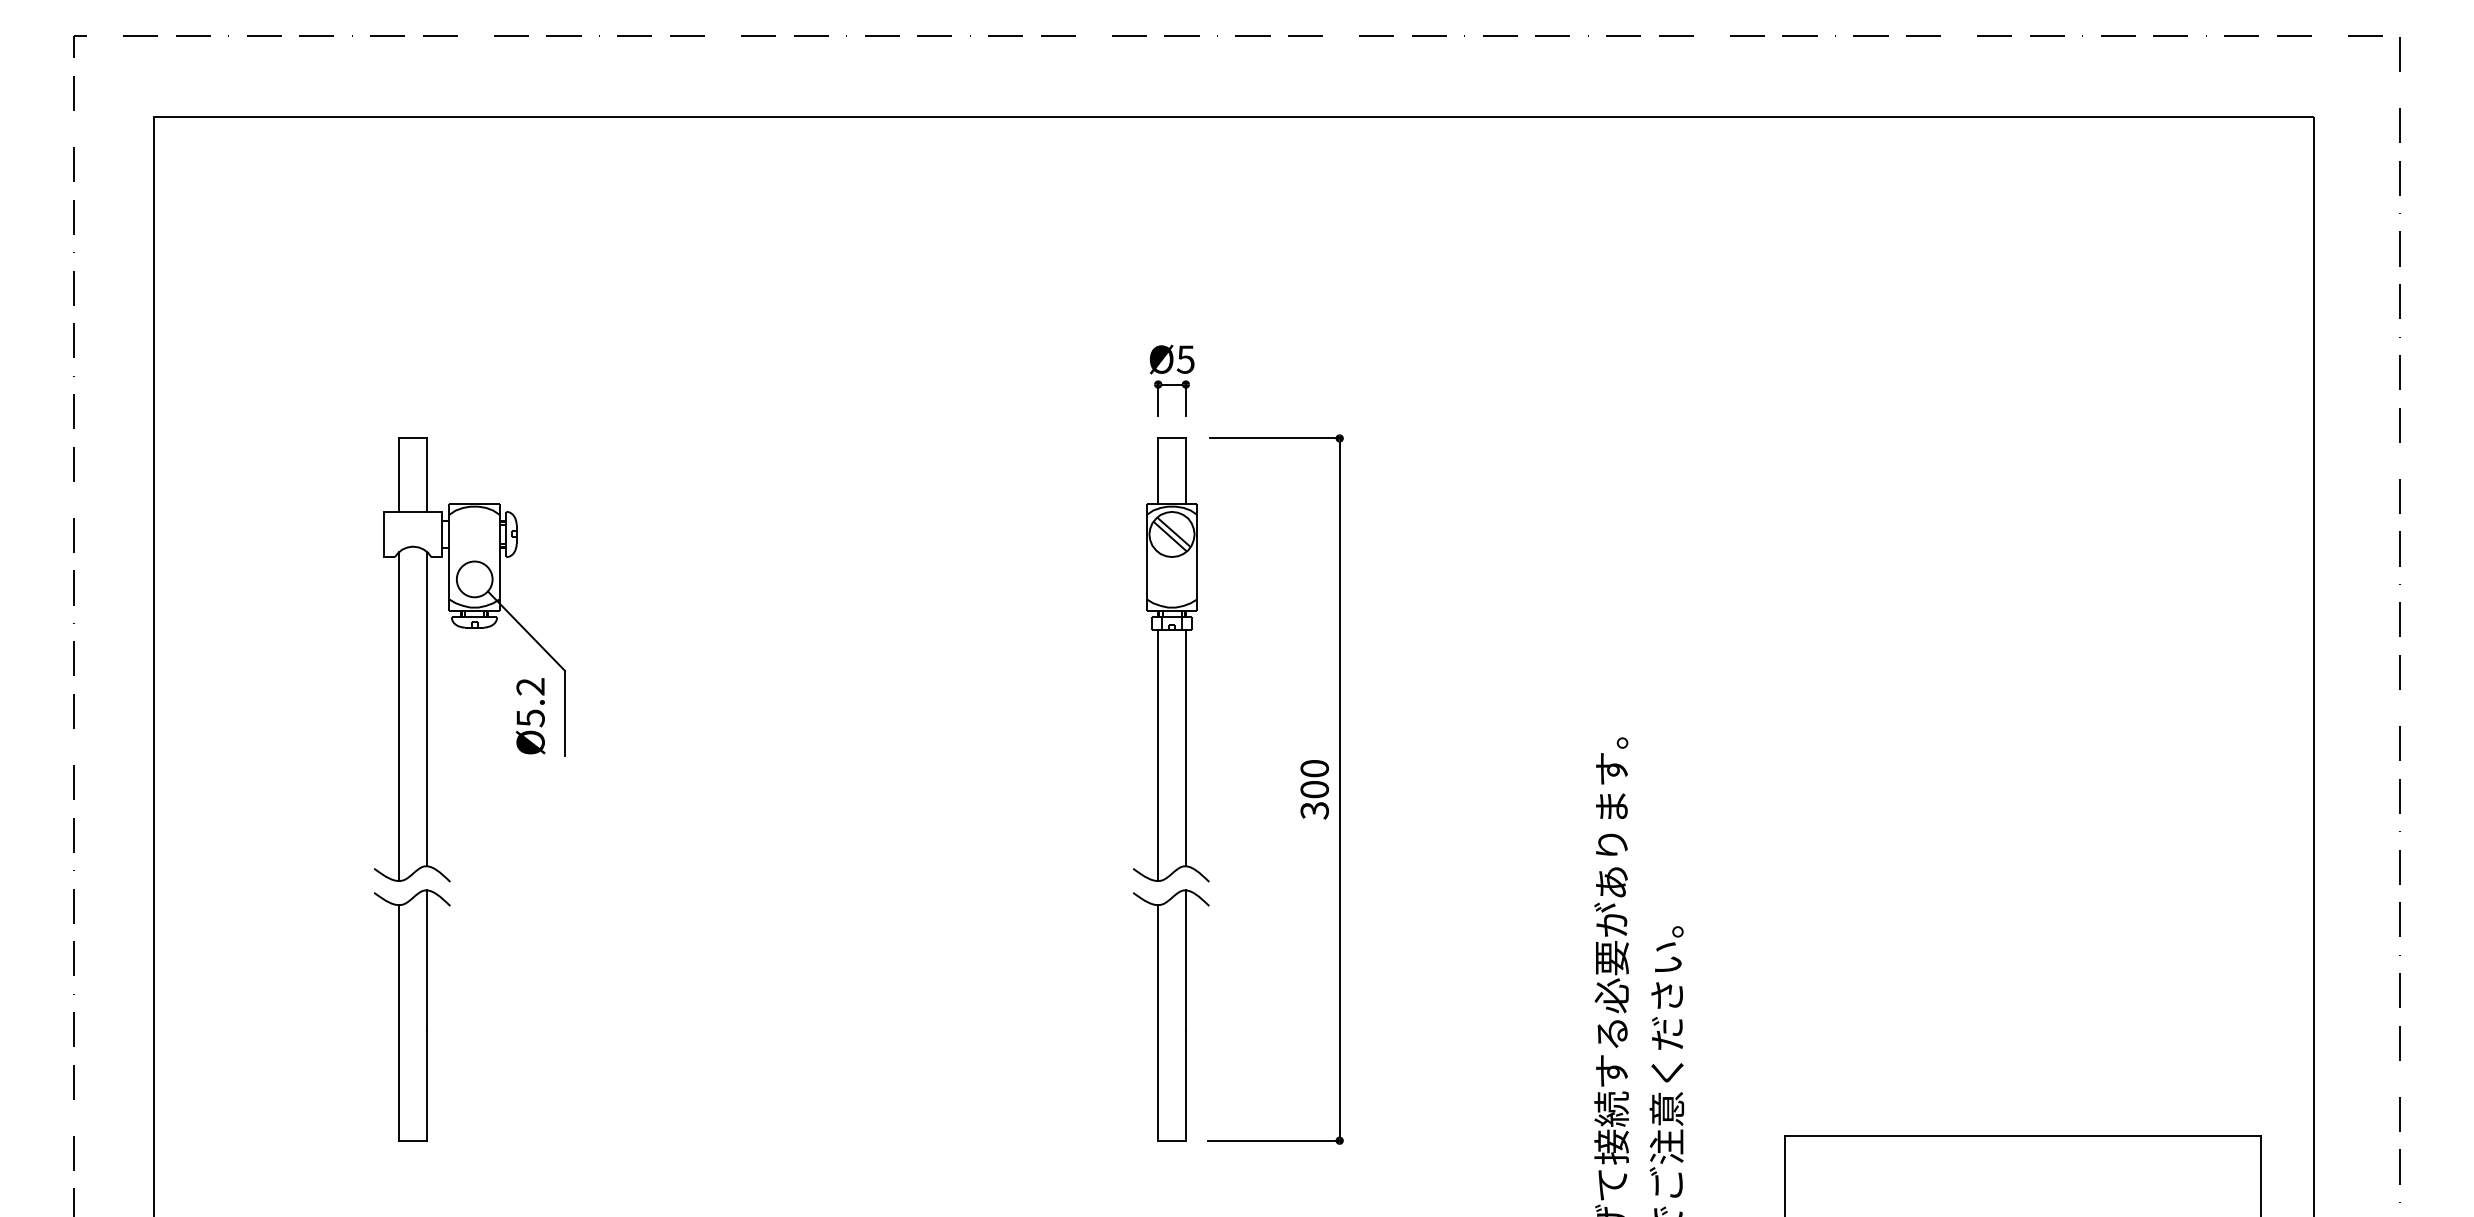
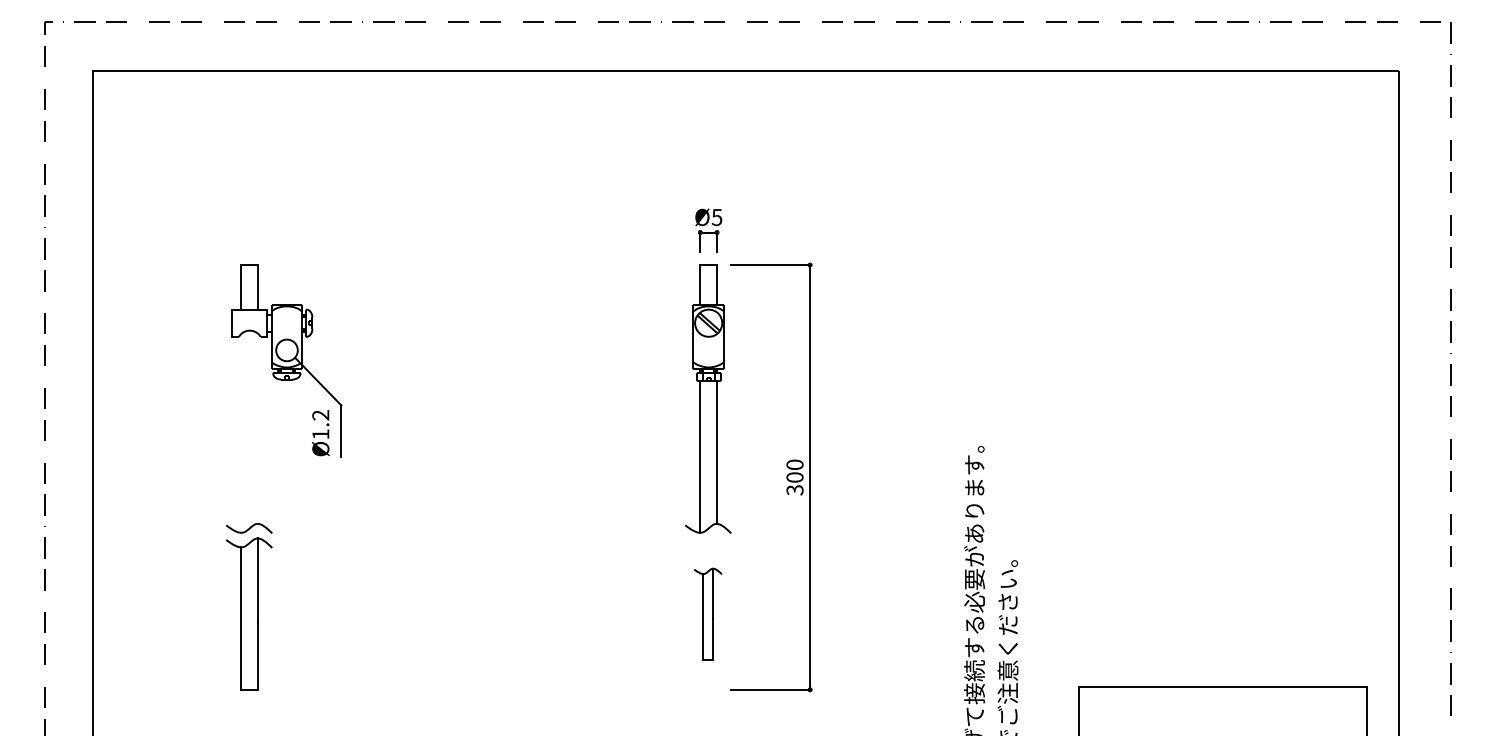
line: (427, 708) -> (258, 428), removed
line: (399, 715) -> (241, 432), removed
text: (530, 718) -> (320, 434), Ø5.2 -> Ø1.2
part: (1170, 1014) -> (707, 613), size x0.6

